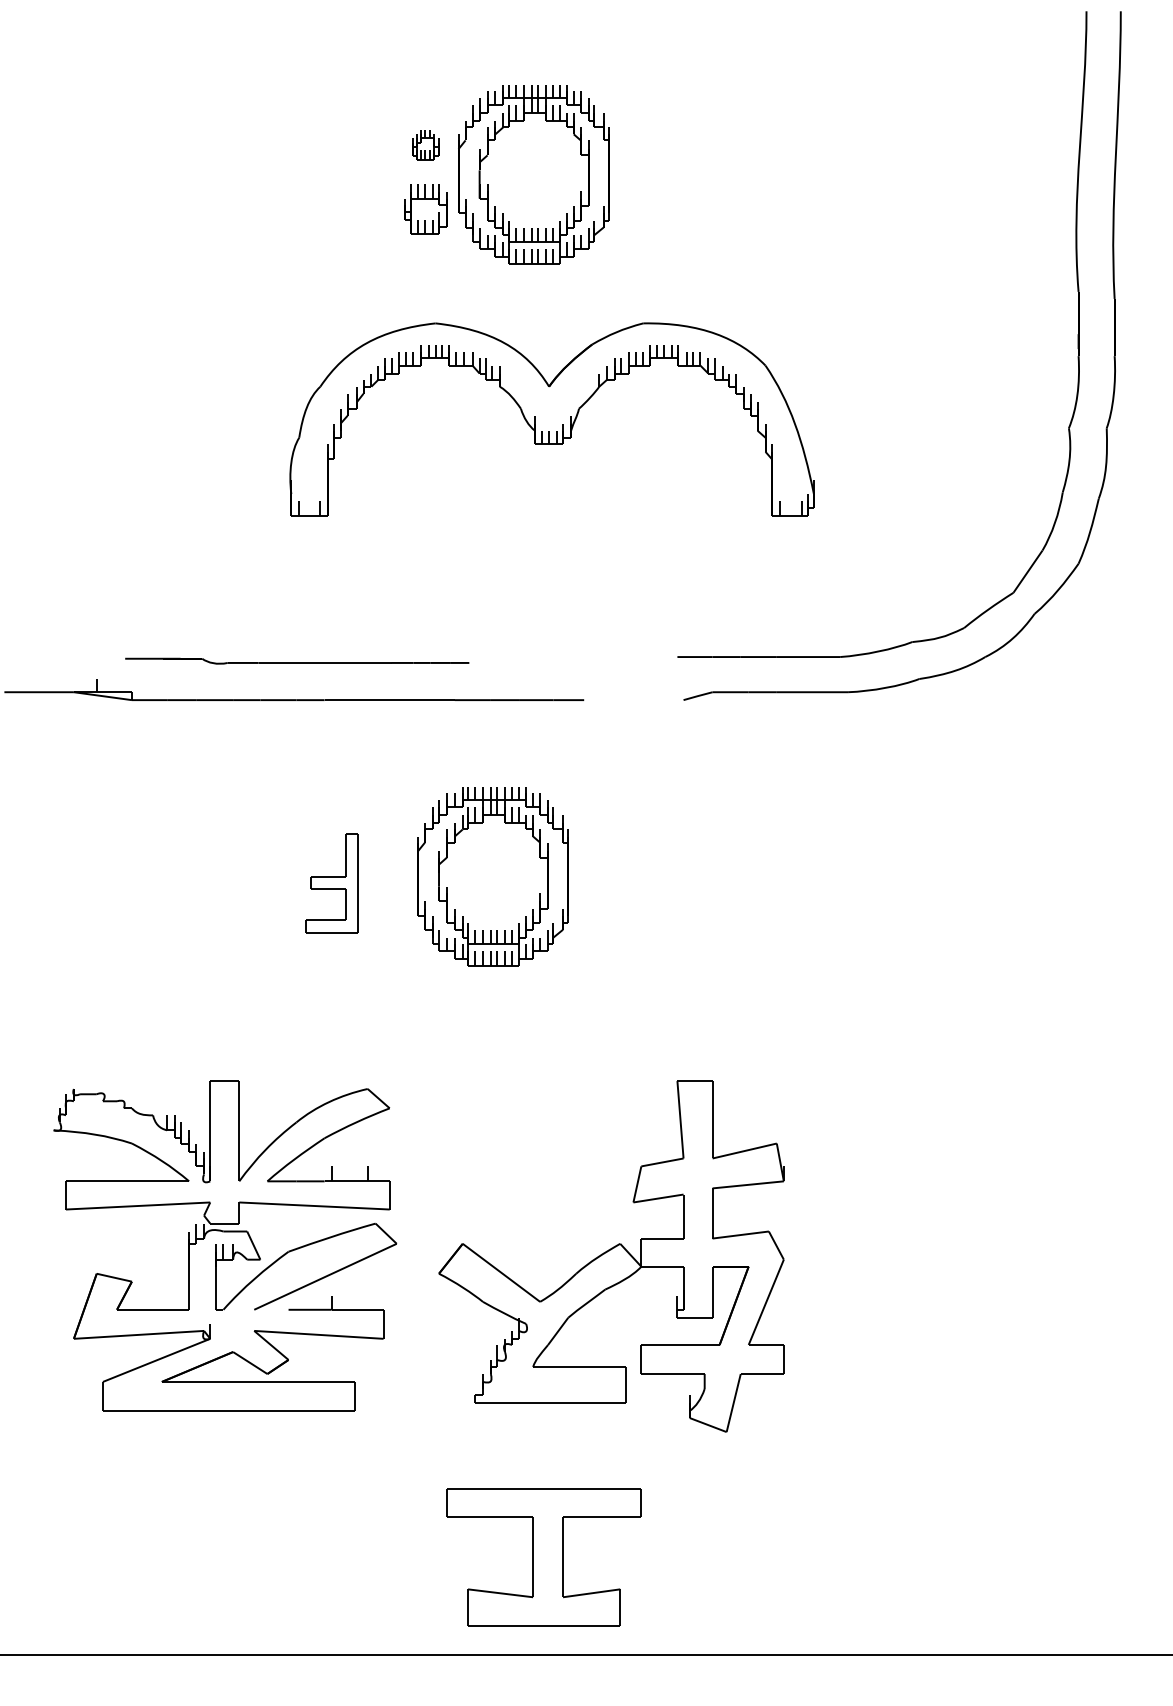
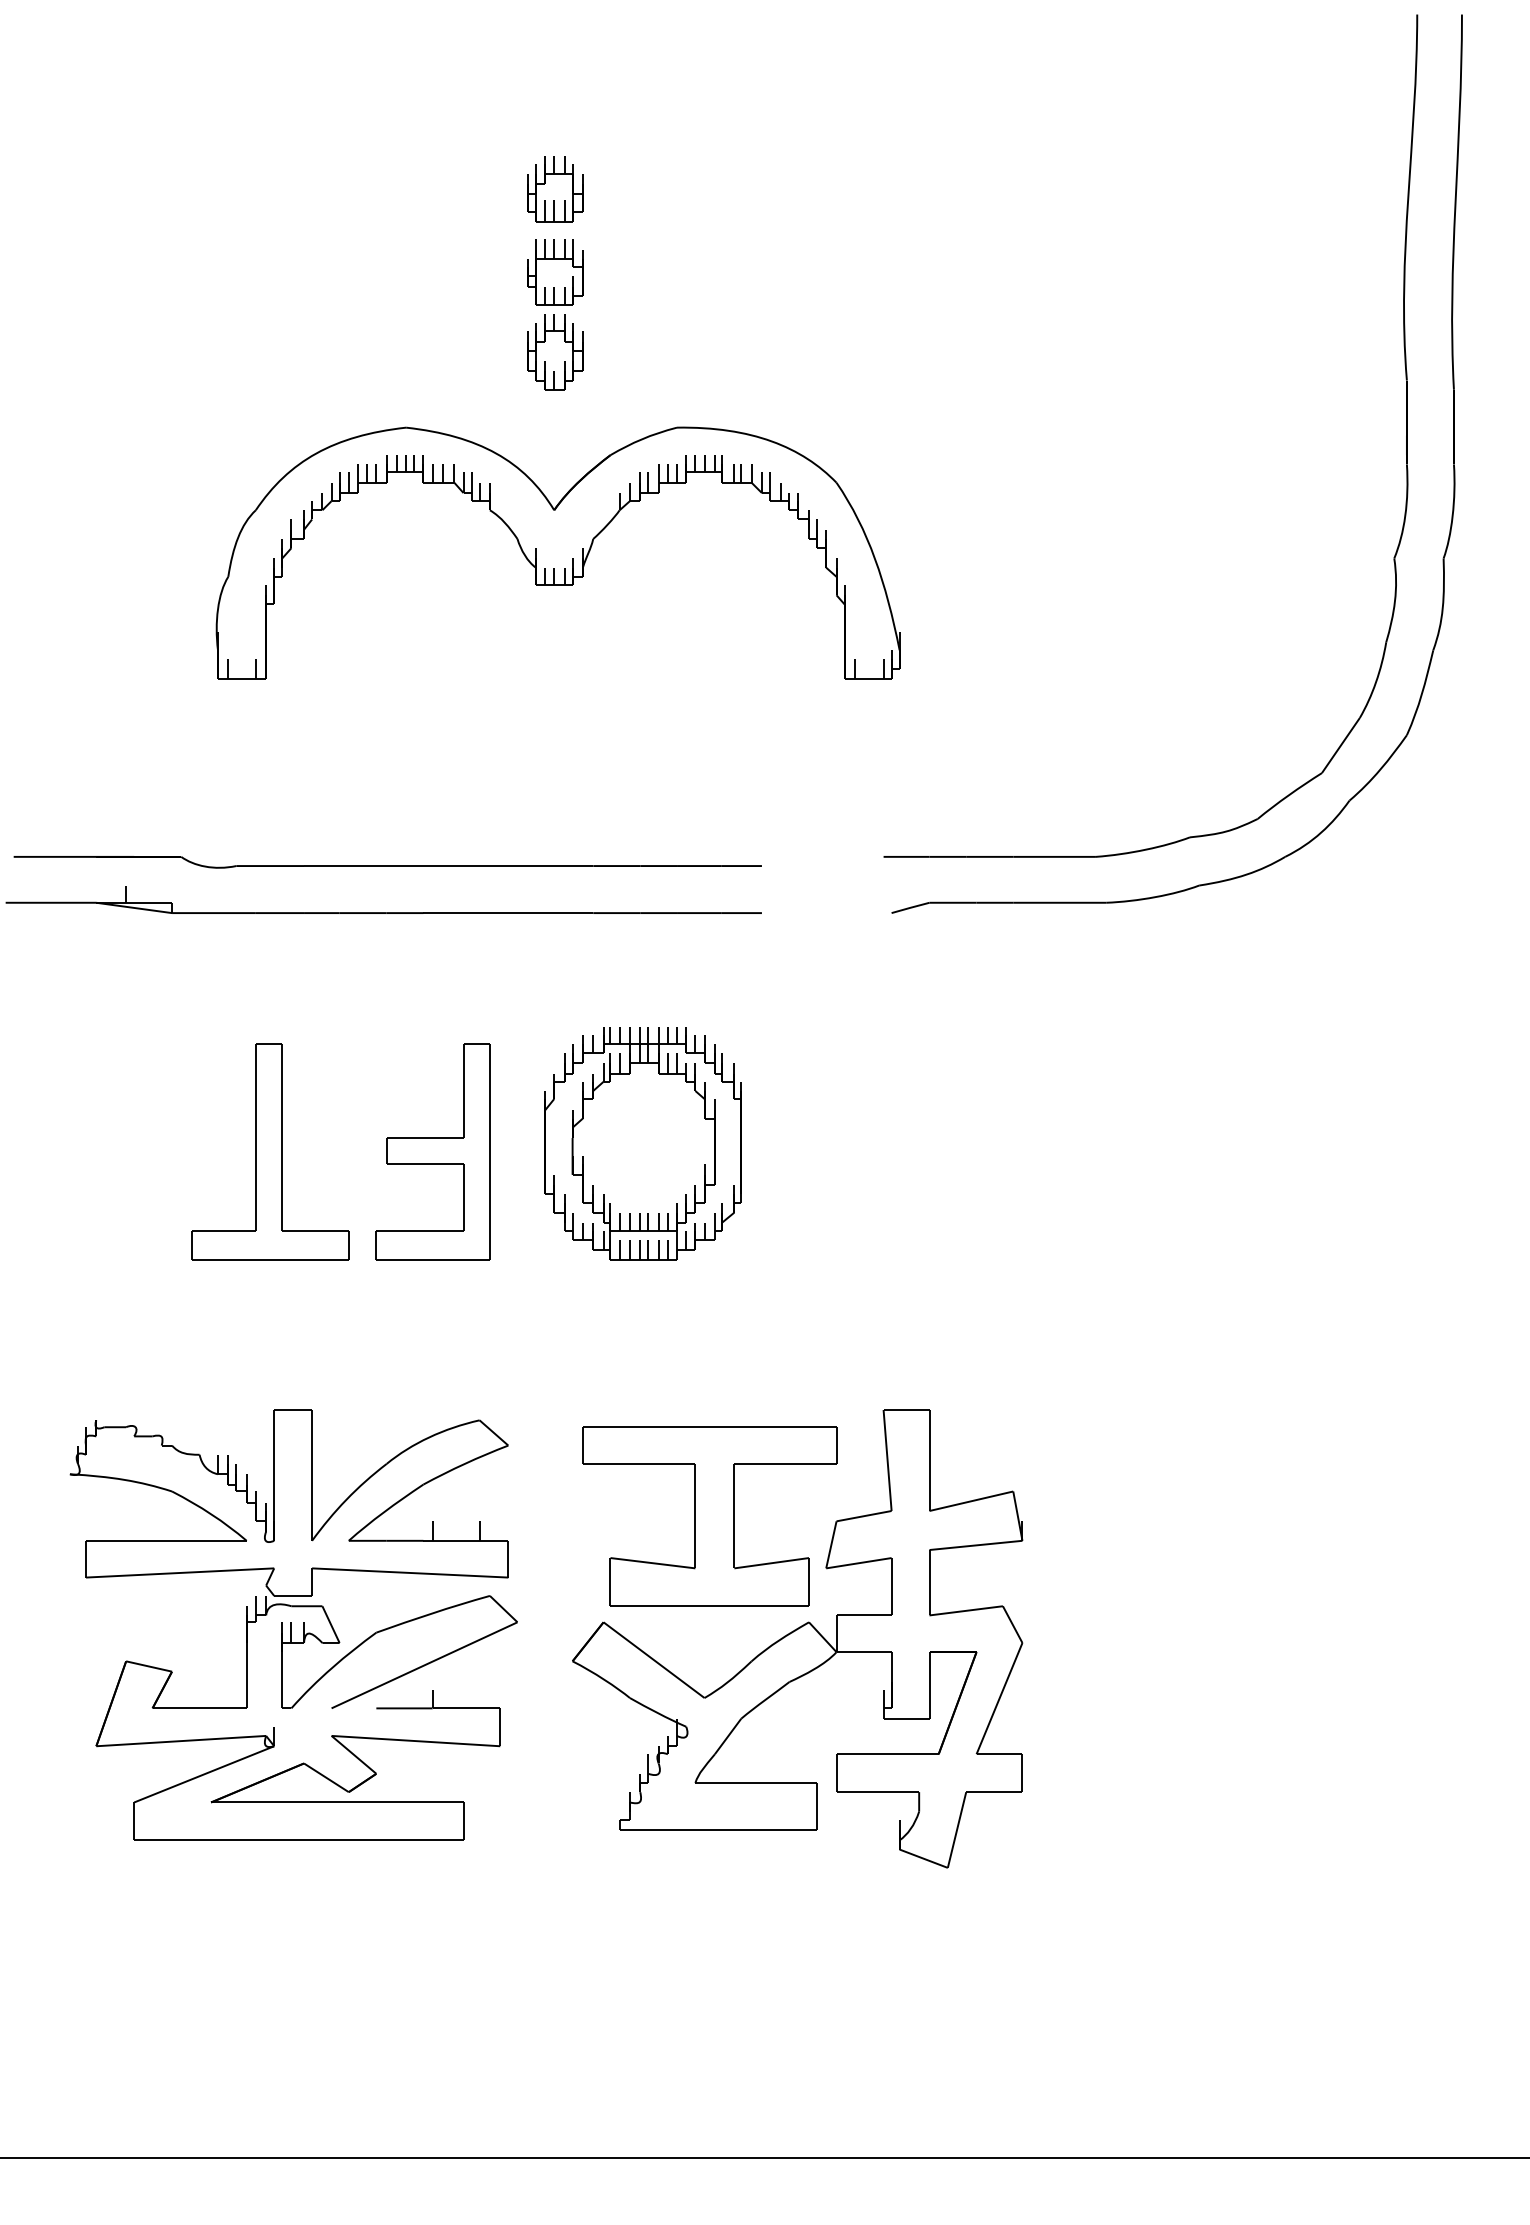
part: (425, 145) -> (555, 189), size x1.67
part: (533, 174) -> (695, 227), removed
part: (425, 270) -> (555, 352), added
part: (551, 419) -> (557, 552), moved
part: (297, 661) -> (387, 862), size x1.67
part: (207, 882) -> (270, 1151), added
part: (331, 882) -> (432, 1151), size x1.67
part: (543, 1557) -> (709, 1516), moved

